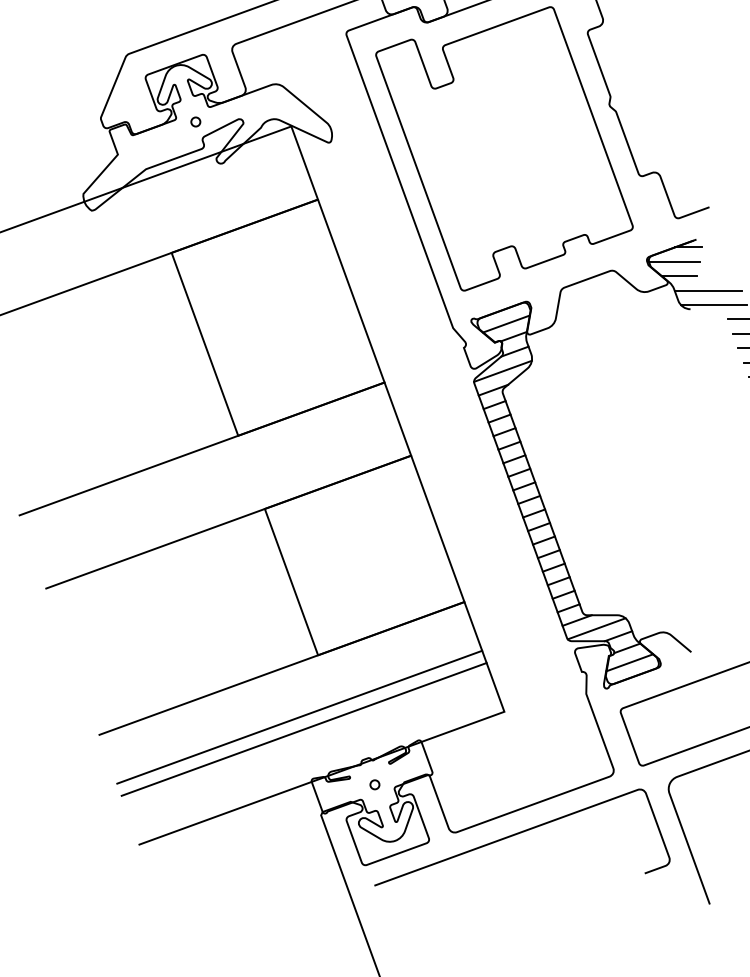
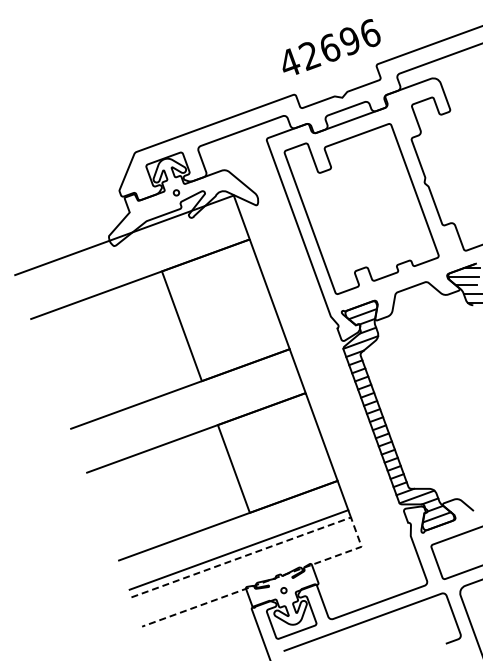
line: (495, 688) -> (356, 532), solid -> dashed

